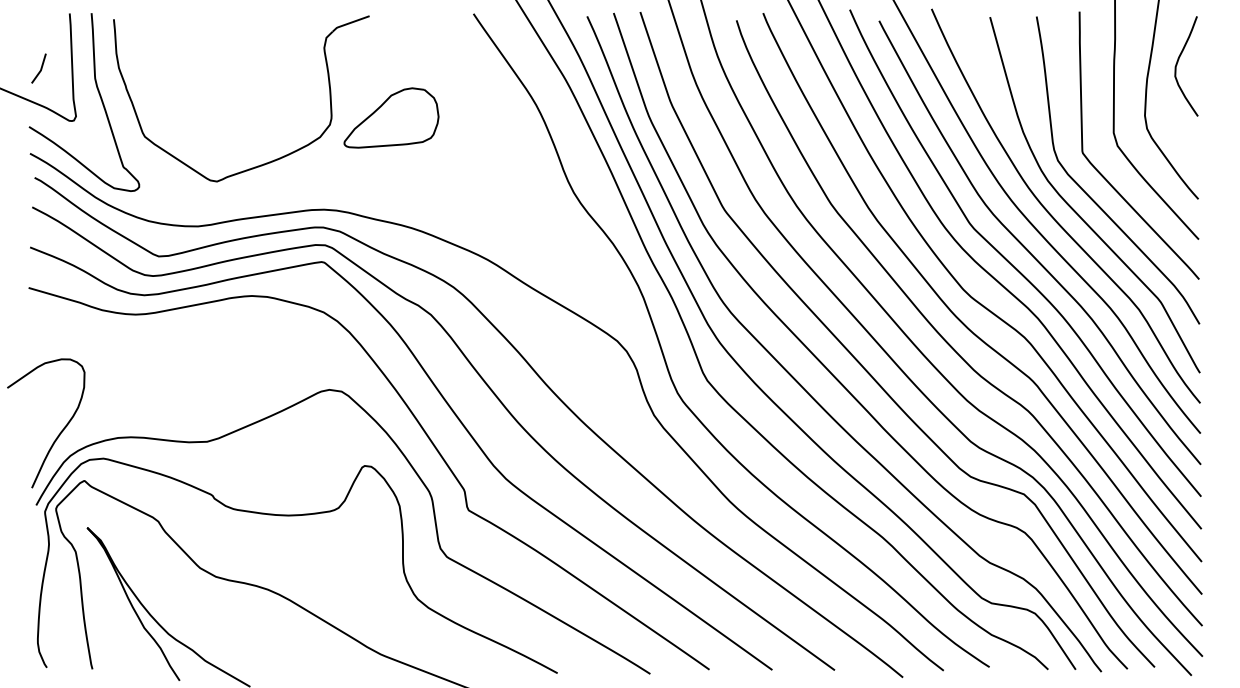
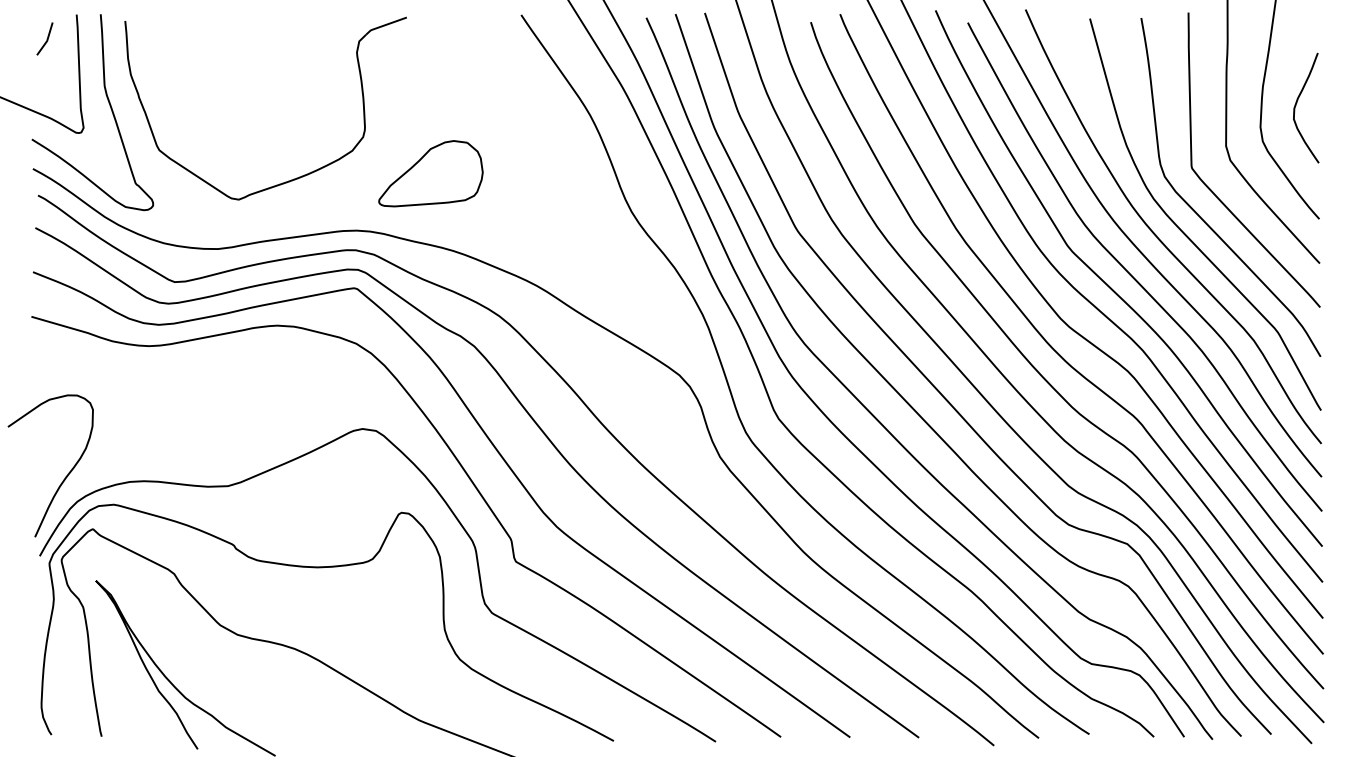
curve: (1178, 62) -> (1297, 103), moved
line: (40, 68) -> (46, 38), moved
part: (391, 117) -> (430, 173), moved

